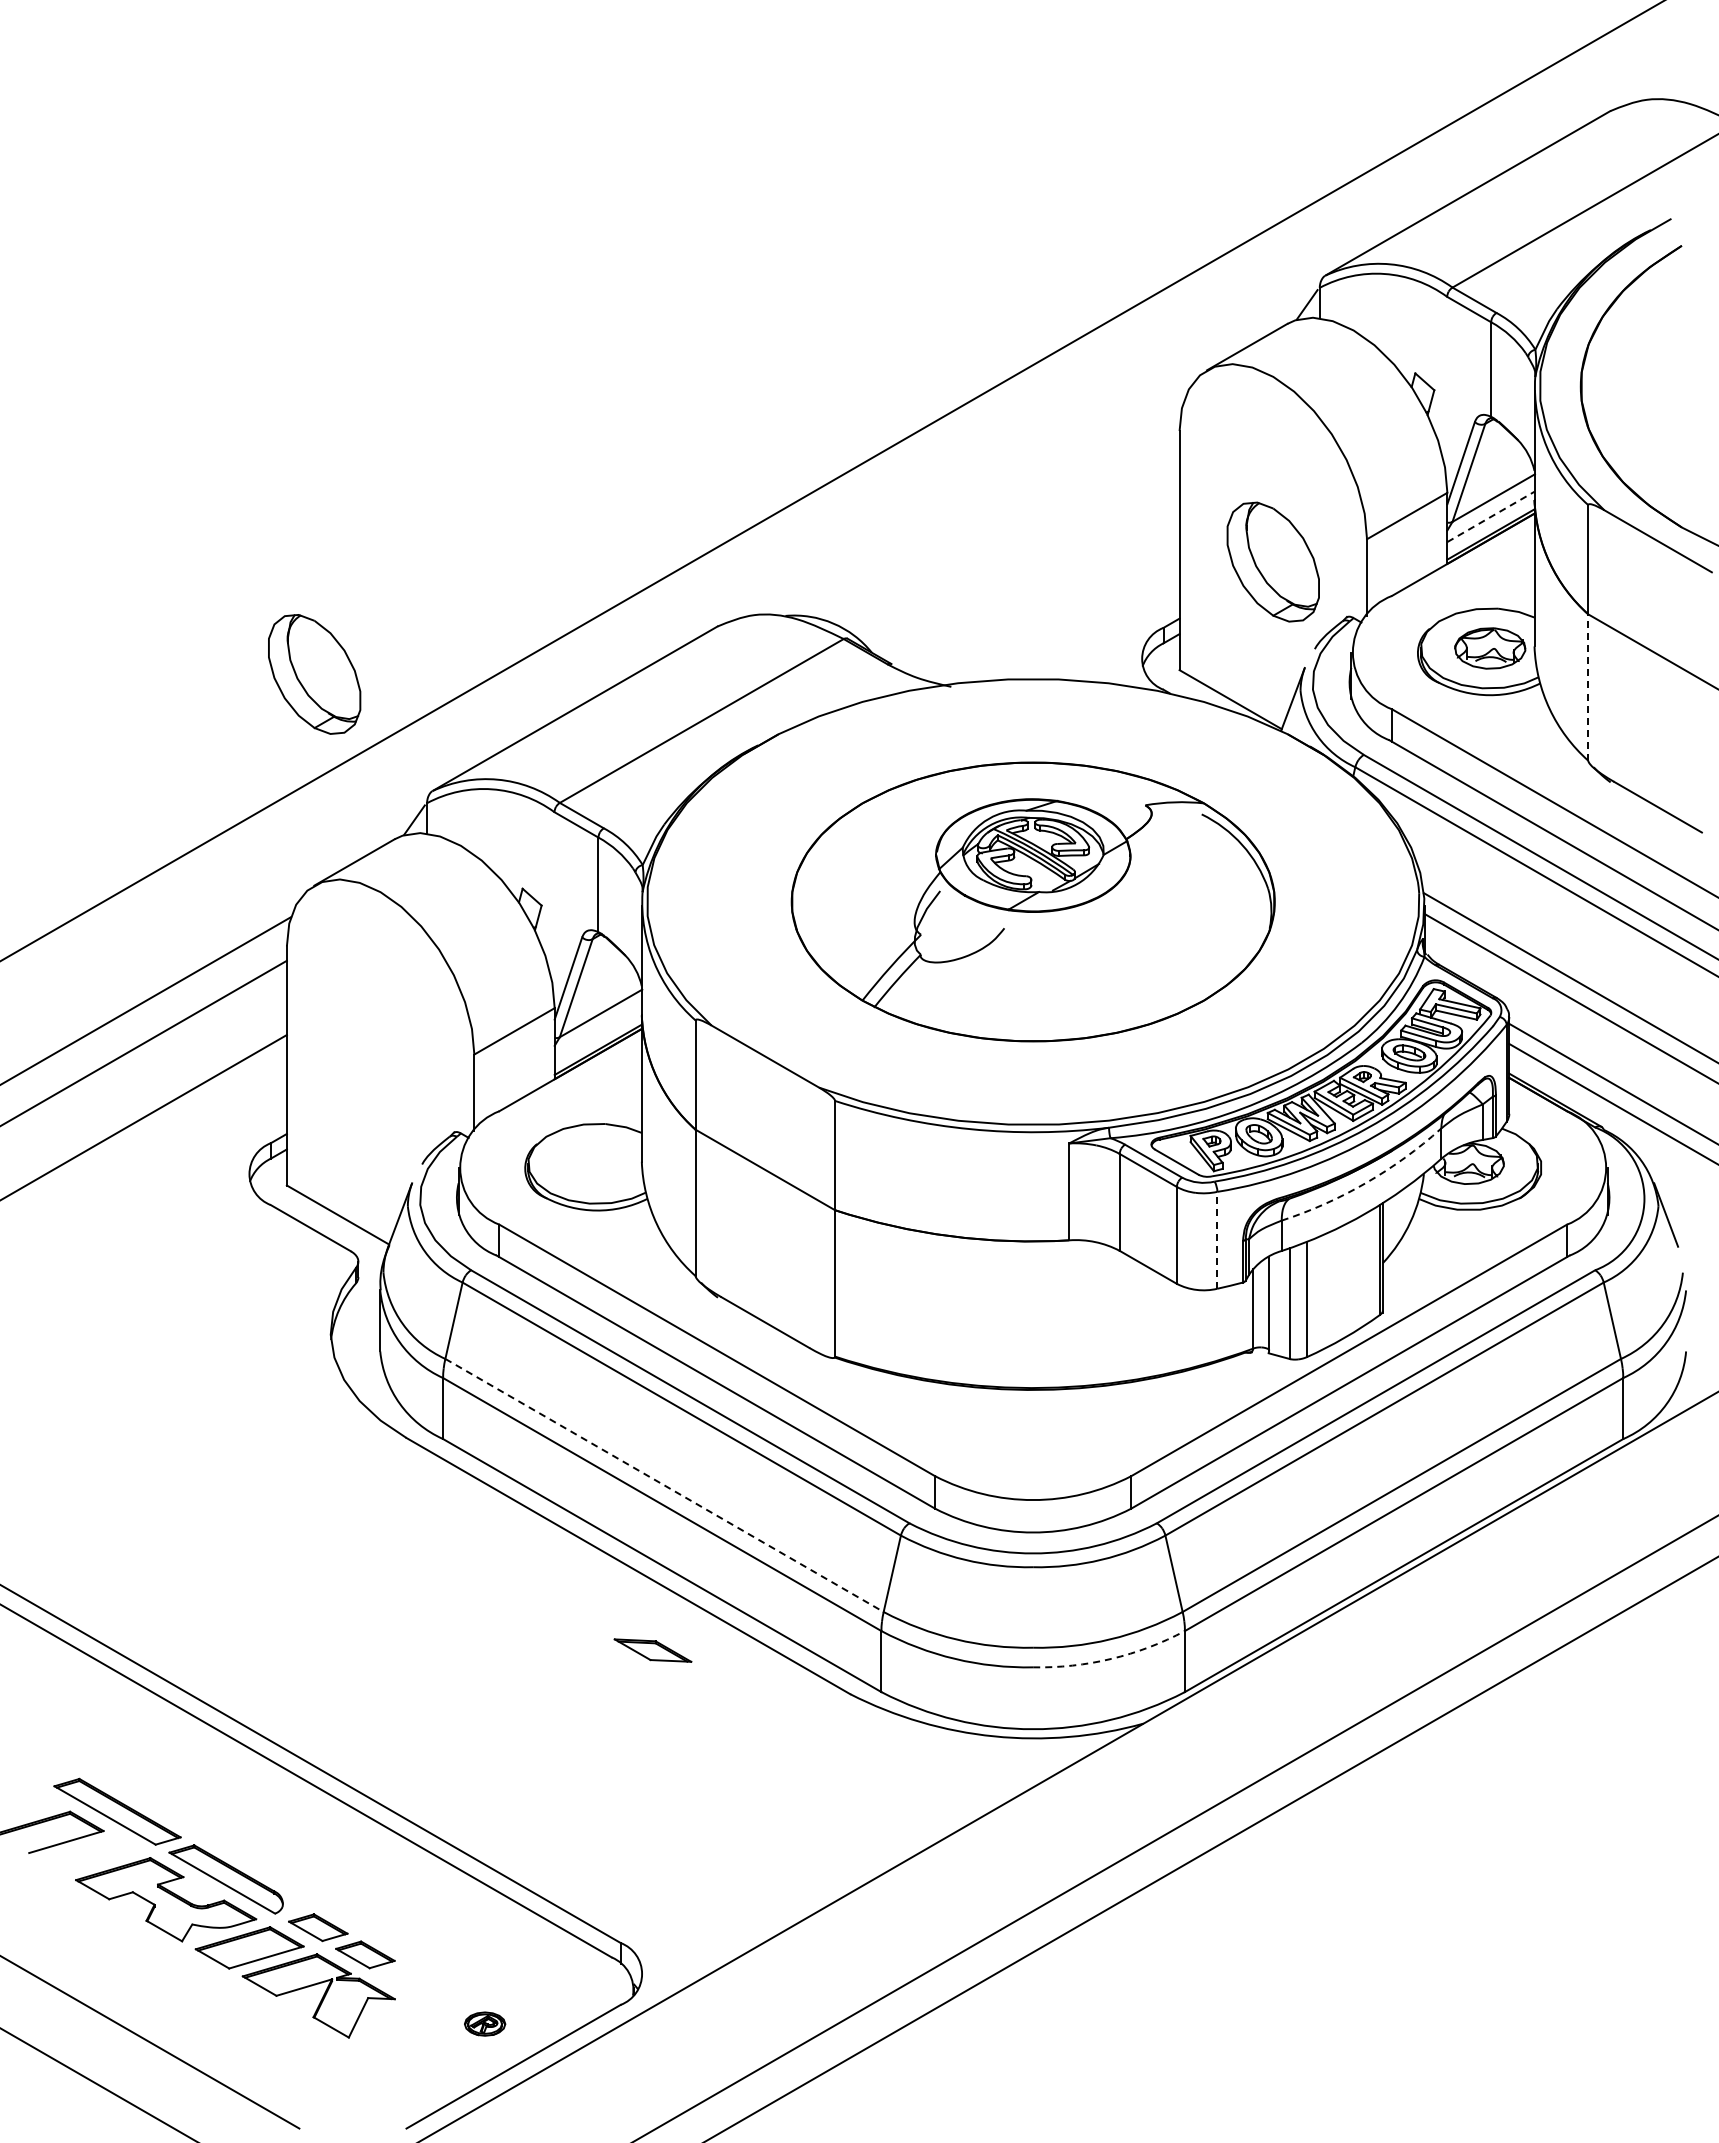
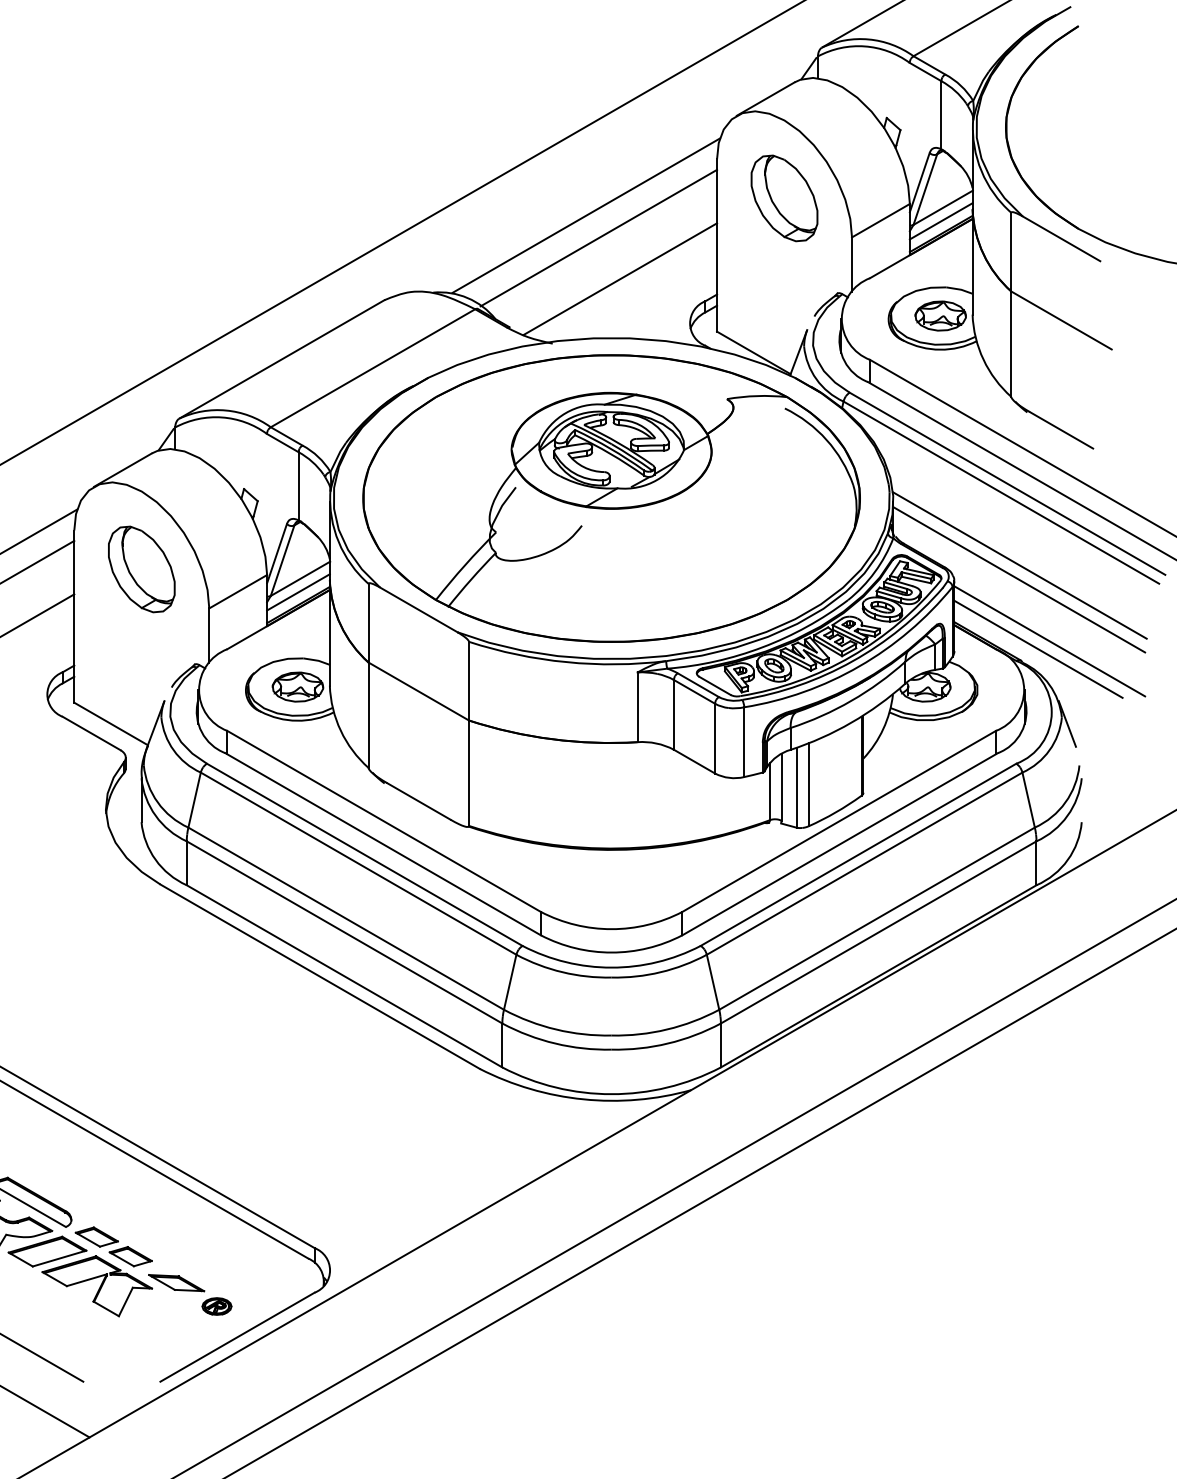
line: (997, 508) -> (585, 215), added
line: (1491, 516) -> (941, 221), dashed -> solid
line: (1015, 540) -> (598, 238), added
part: (1272, 561) -> (783, 197), moved
line: (1044, 596) -> (619, 278), added
part: (314, 674) -> (141, 569), moved
line: (1588, 687) -> (1011, 344), dashed -> solid
part: (1033, 901) -> (611, 498), size x1.43
line: (597, 1032) -> (297, 592), added
part: (597, 1163) -> (297, 686), added
arc: (1366, 1182) -> (851, 700), dashed -> solid
line: (1217, 1239) -> (744, 741), dashed -> solid
line: (664, 1485) -> (346, 918), dashed -> solid
part: (652, 1650) -> (176, 1283), moved
arc: (1111, 1658) -> (668, 1043), dashed -> solid

